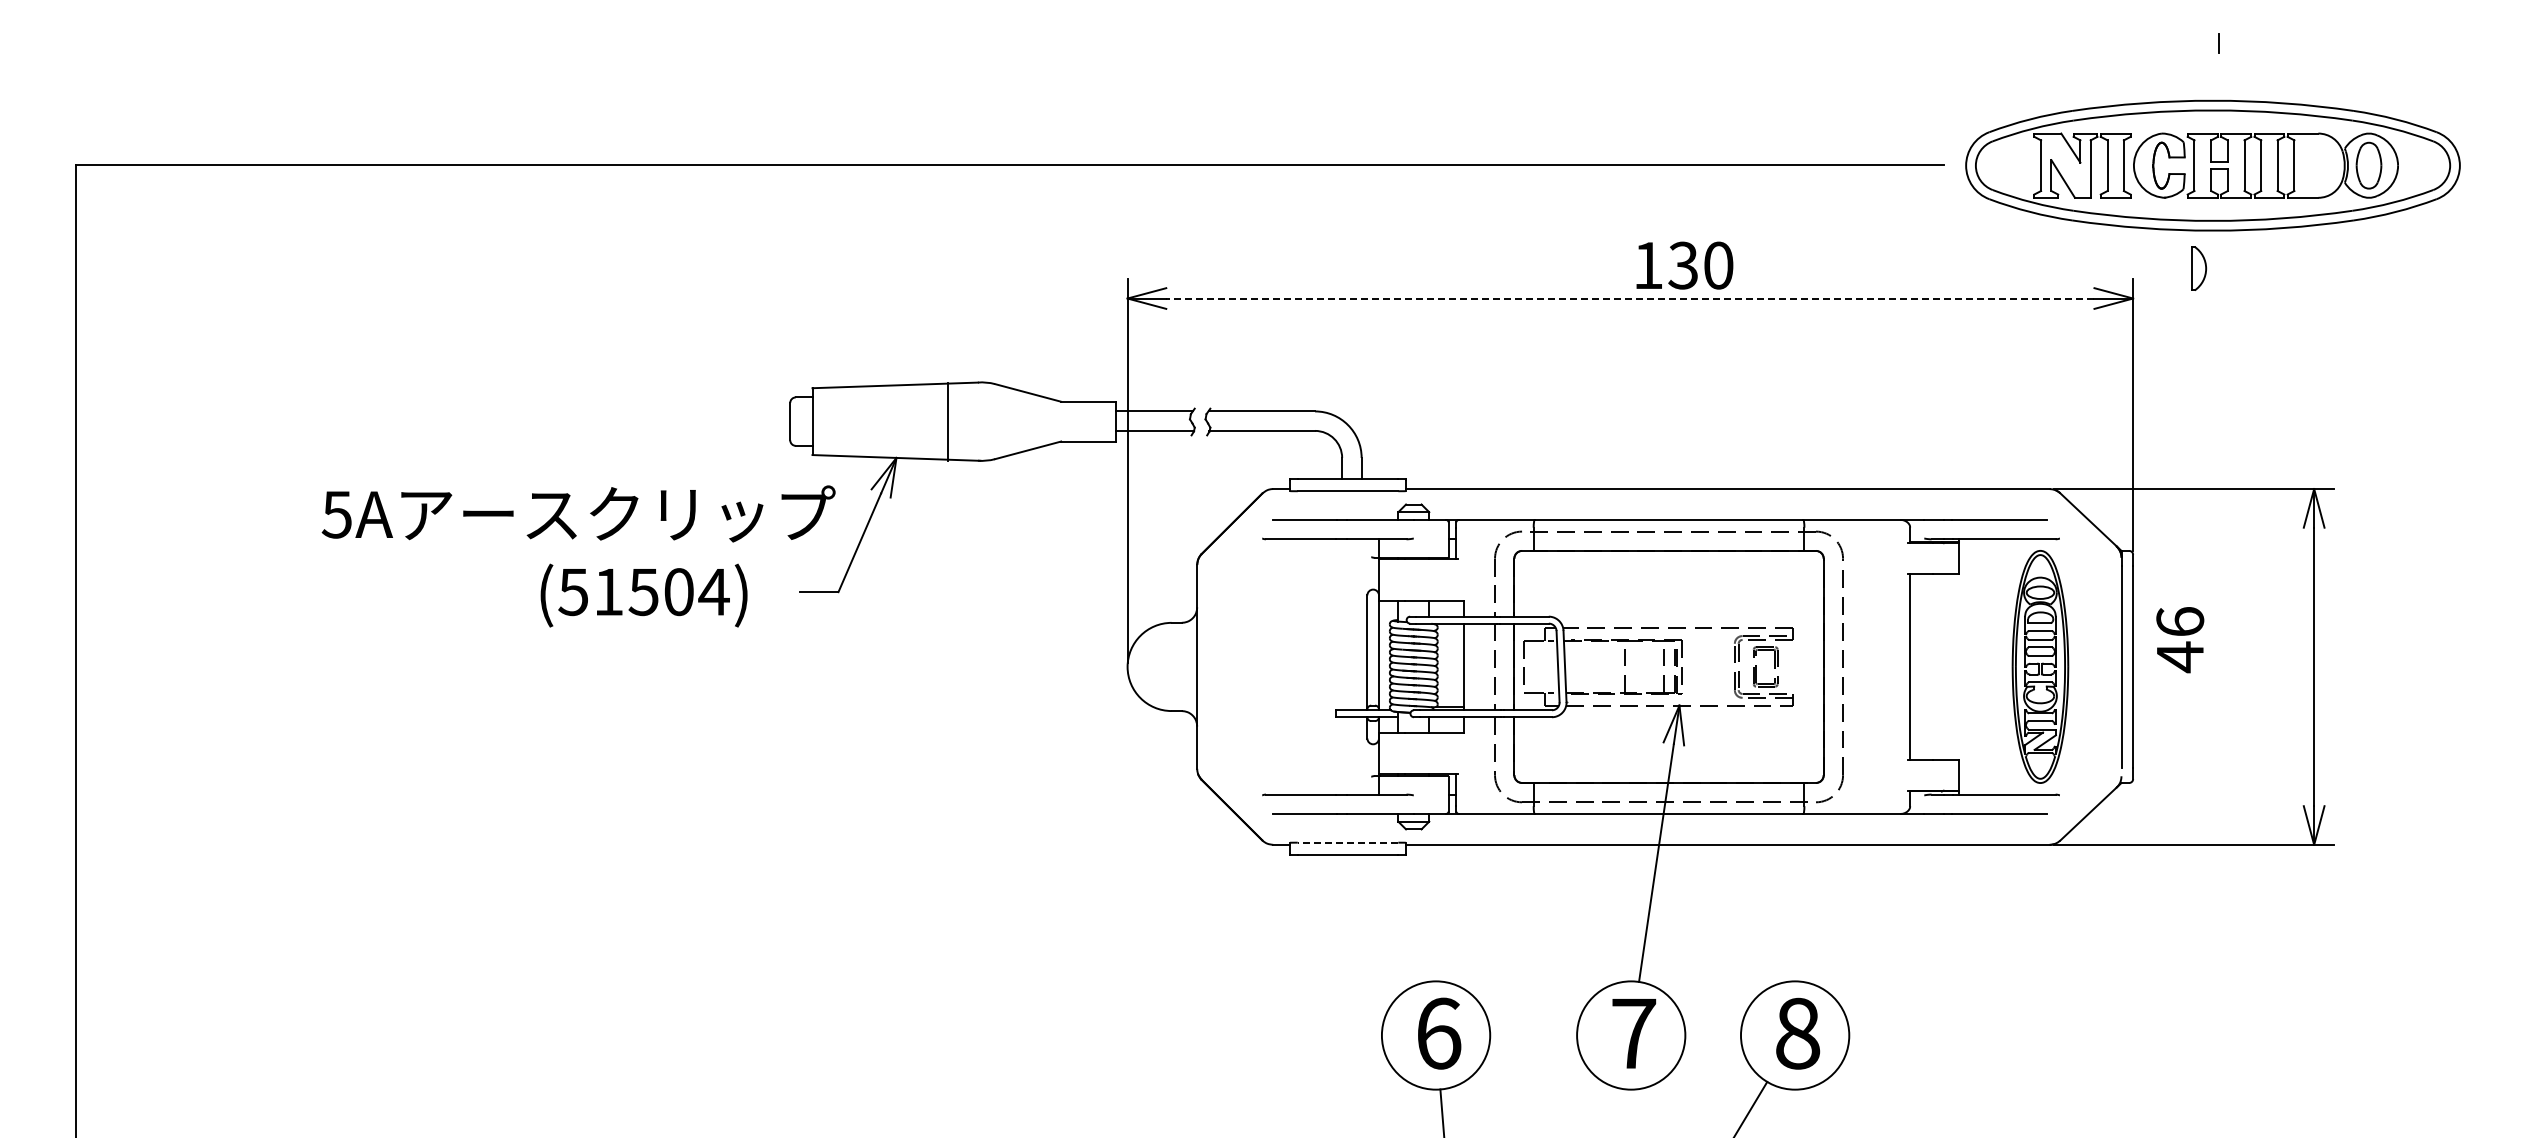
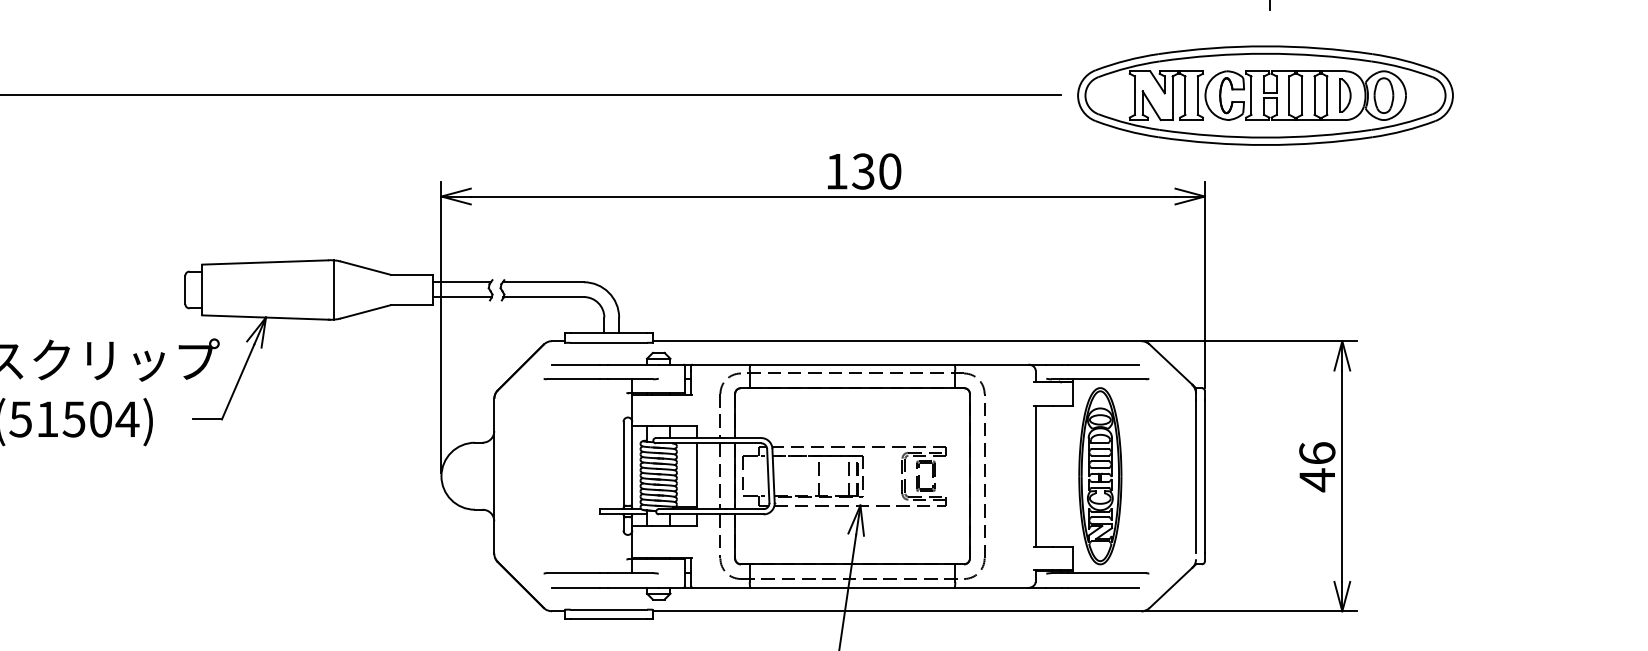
part: (2199, 268) -> (1345, 95), moved
line: (1629, 298) -> (822, 196), dashed -> solid
line: (947, 421) -> (334, 289), moved
text: (2180, 640) -> (1317, 467), moved
part: (2040, 666) -> (1100, 475), moved
line: (1347, 842) -> (608, 609), dashed -> solid

